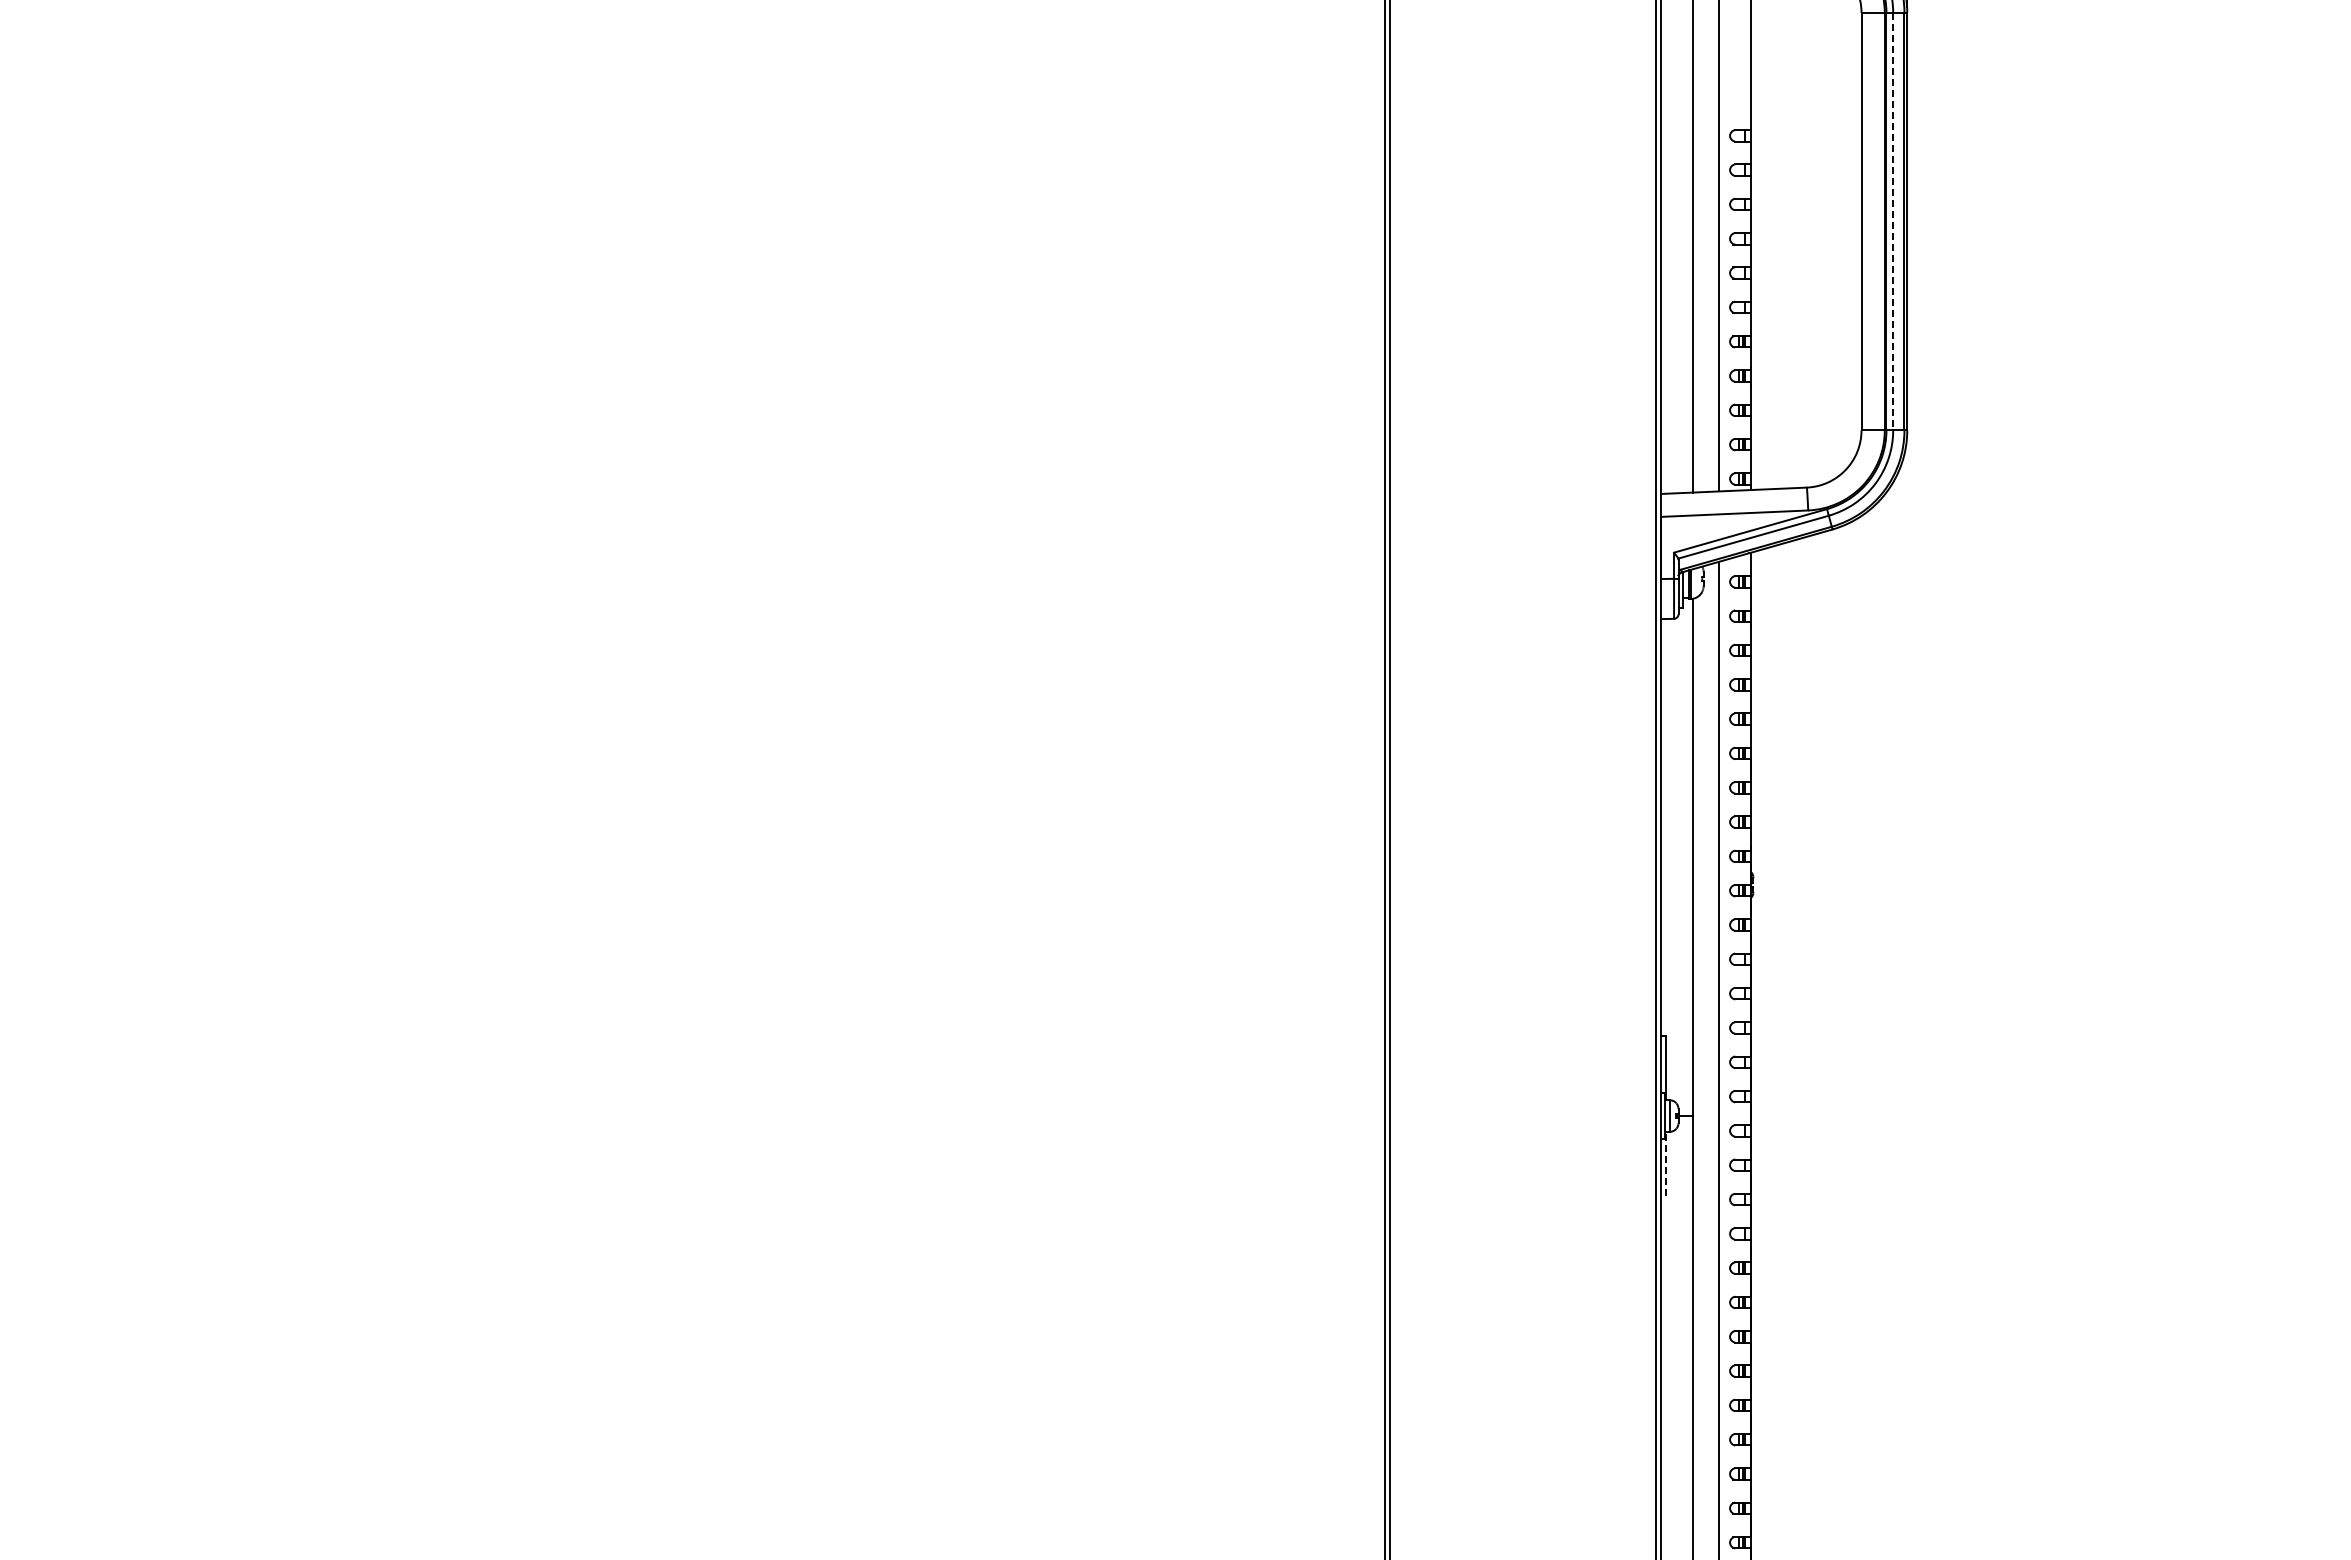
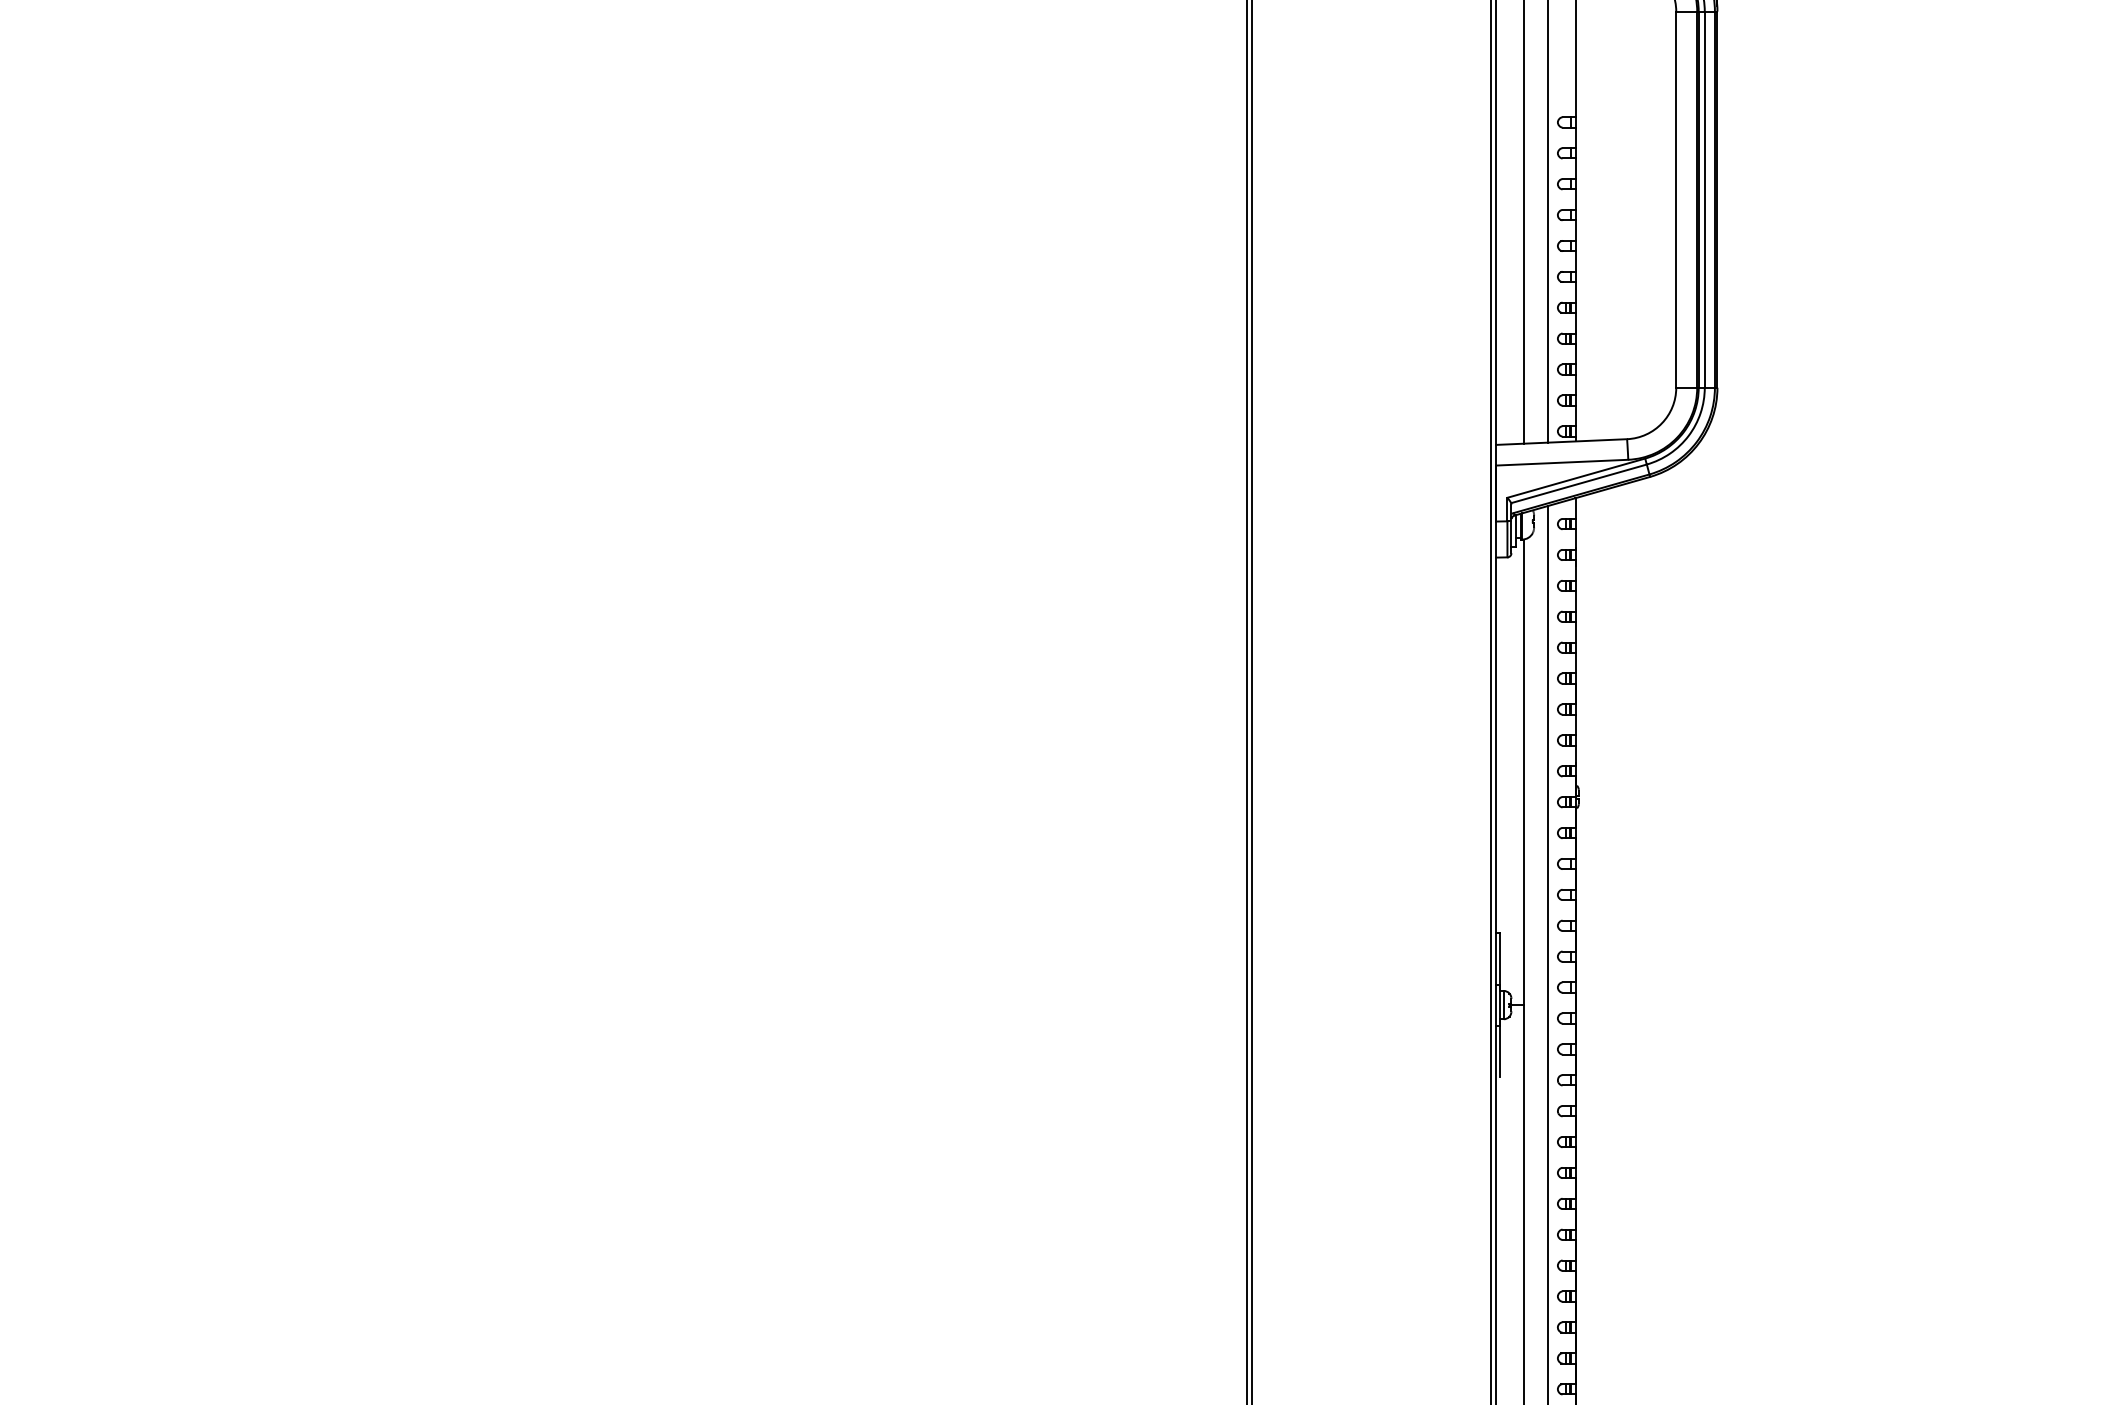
line: (1893, 221) -> (1705, 199), dashed -> solid
line: (1665, 1163) -> (1499, 1047), dashed -> solid

